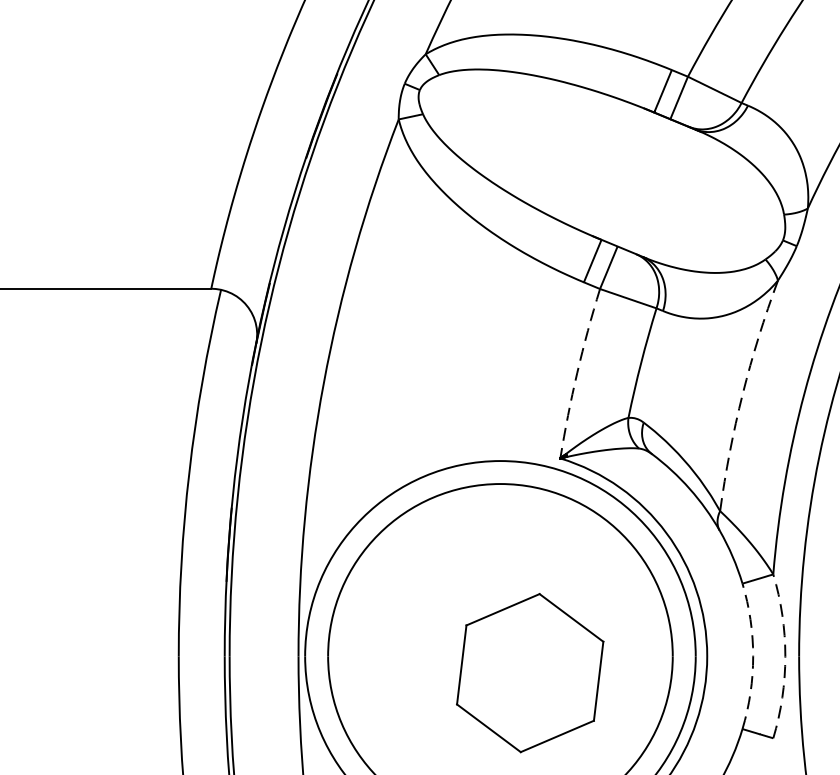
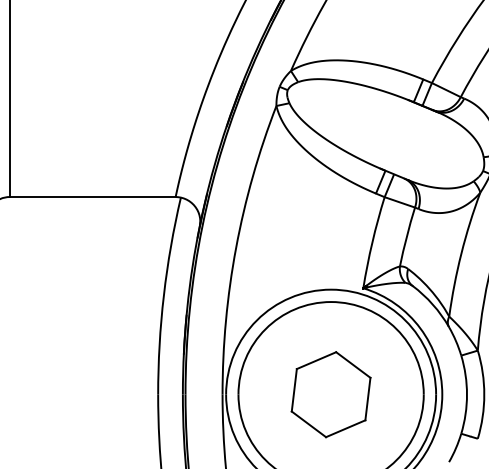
arc: (577, 373) -> (372, 242), dashed -> solid
arc: (742, 393) -> (461, 253), dashed -> solid
arc: (754, 656) -> (467, 394), dashed -> solid
arc: (785, 656) -> (484, 394), dashed -> solid
part: (529, 672) -> (330, 394), moved

